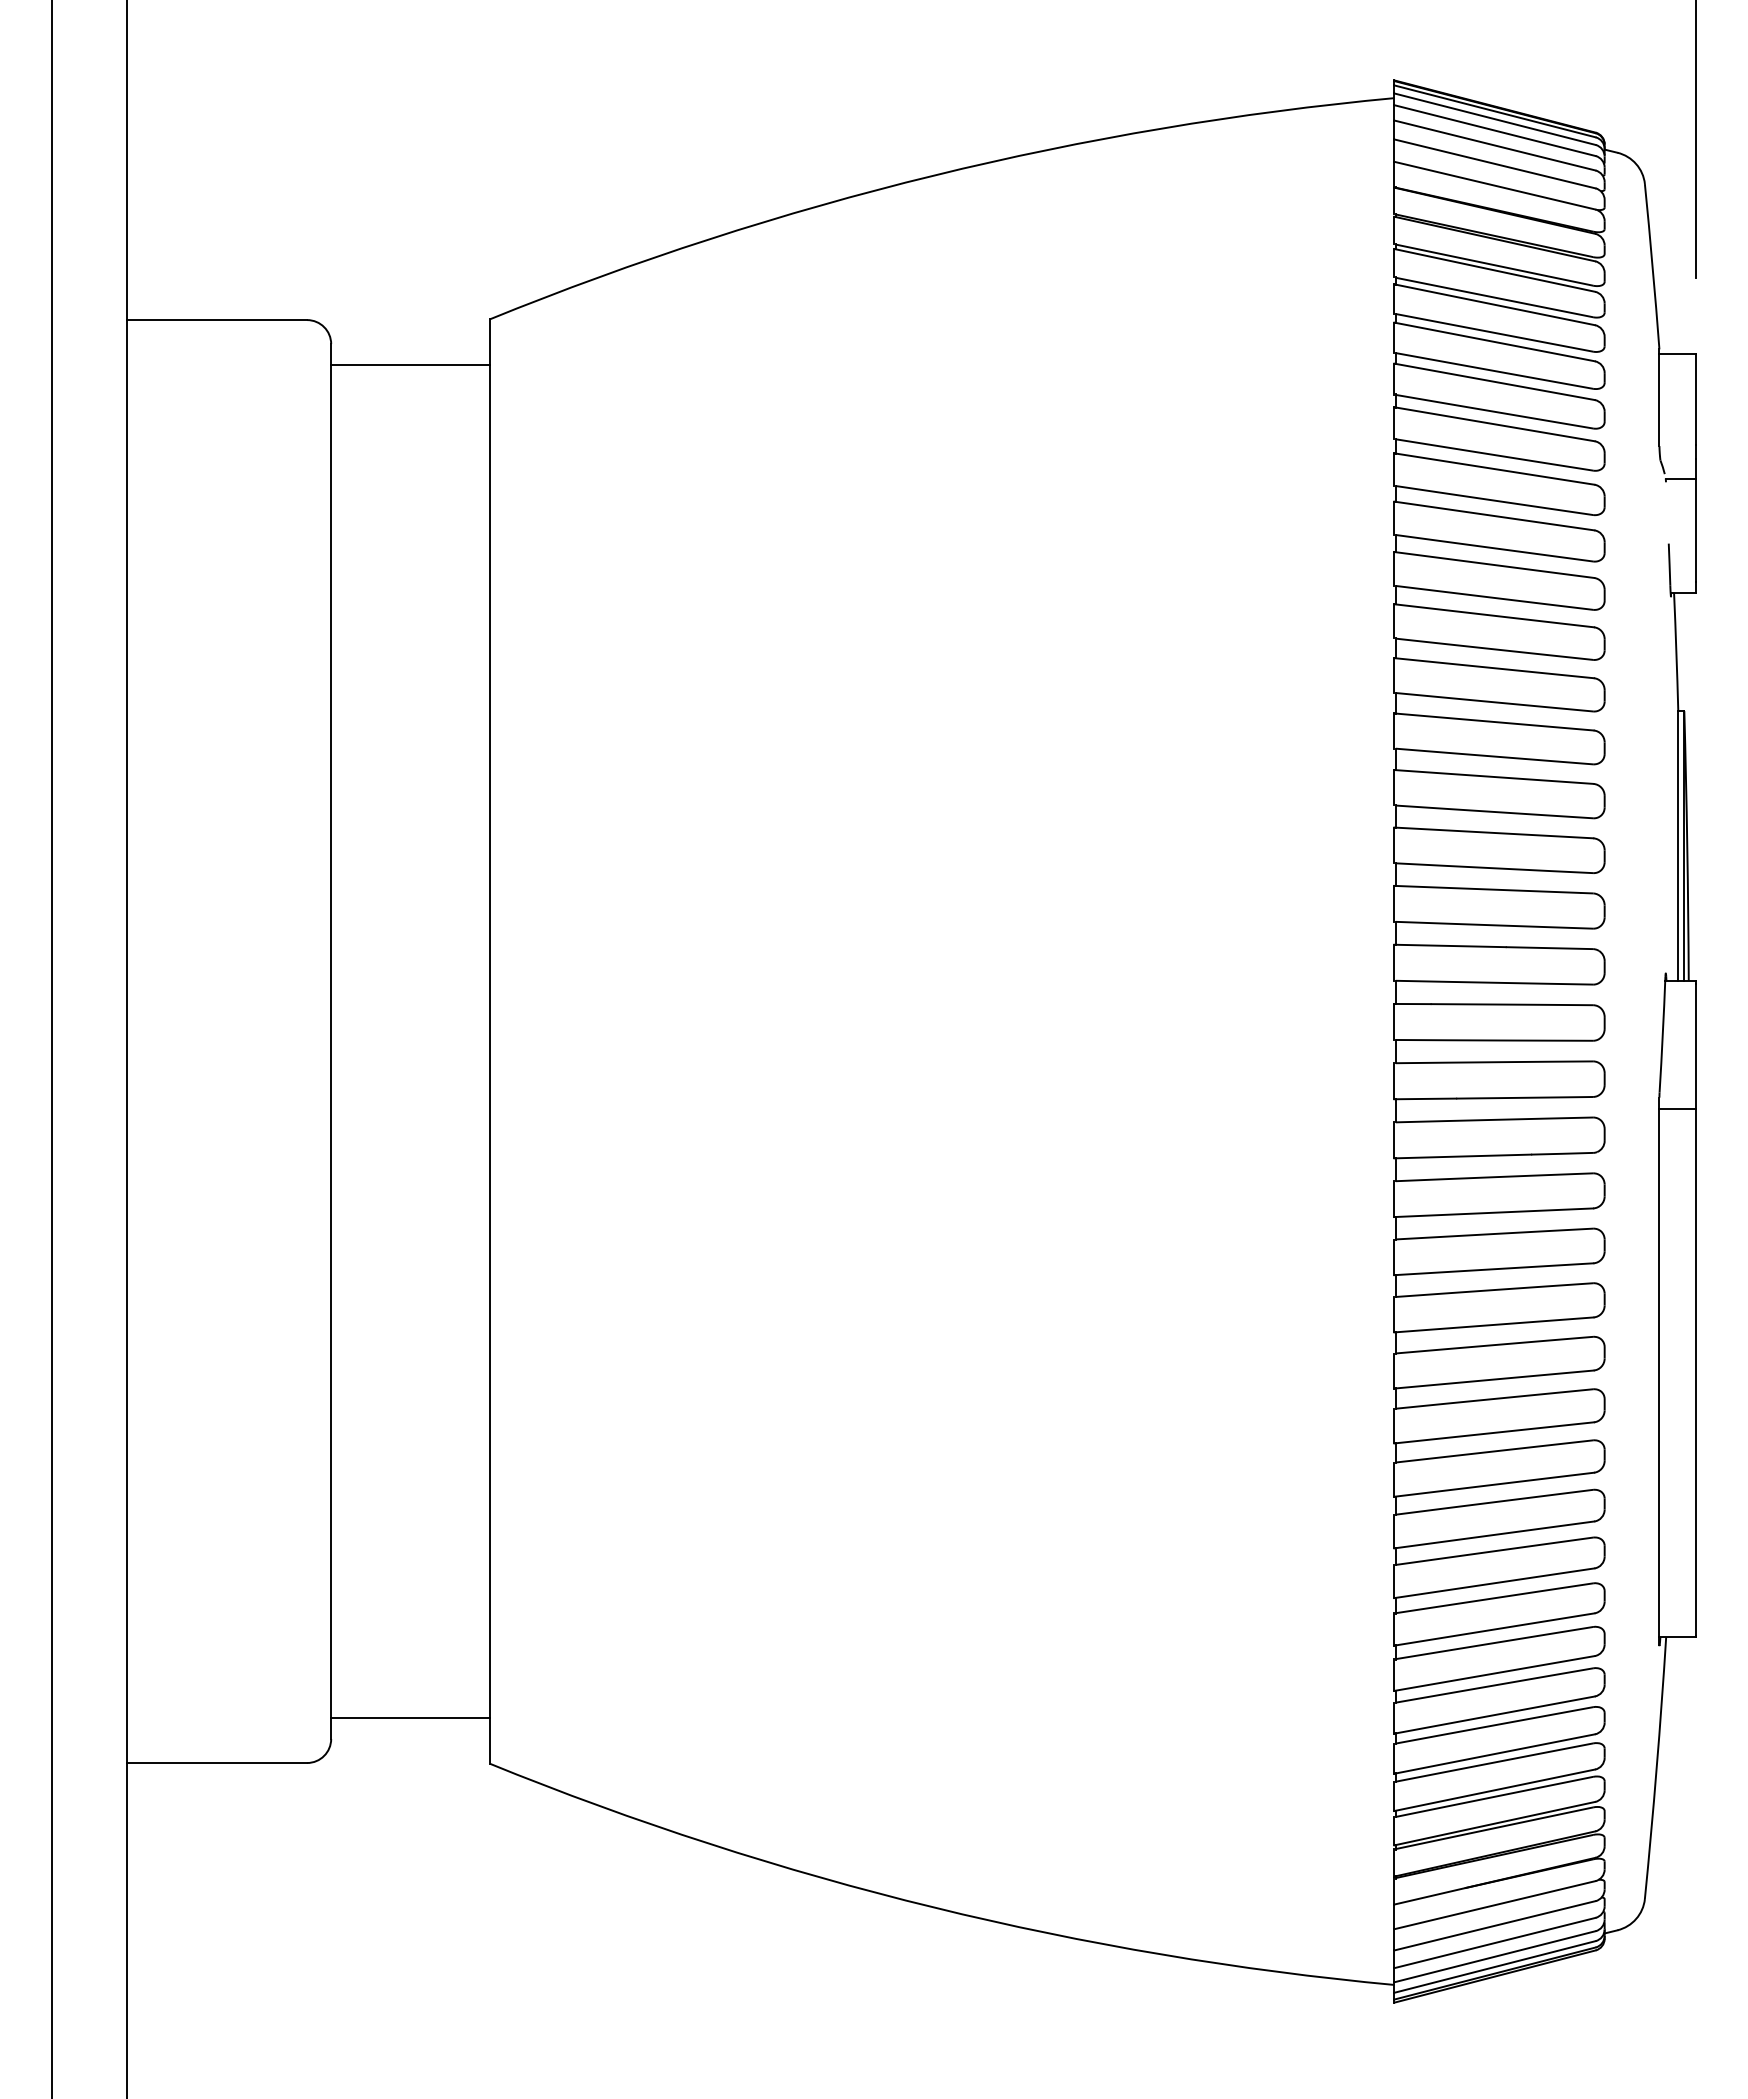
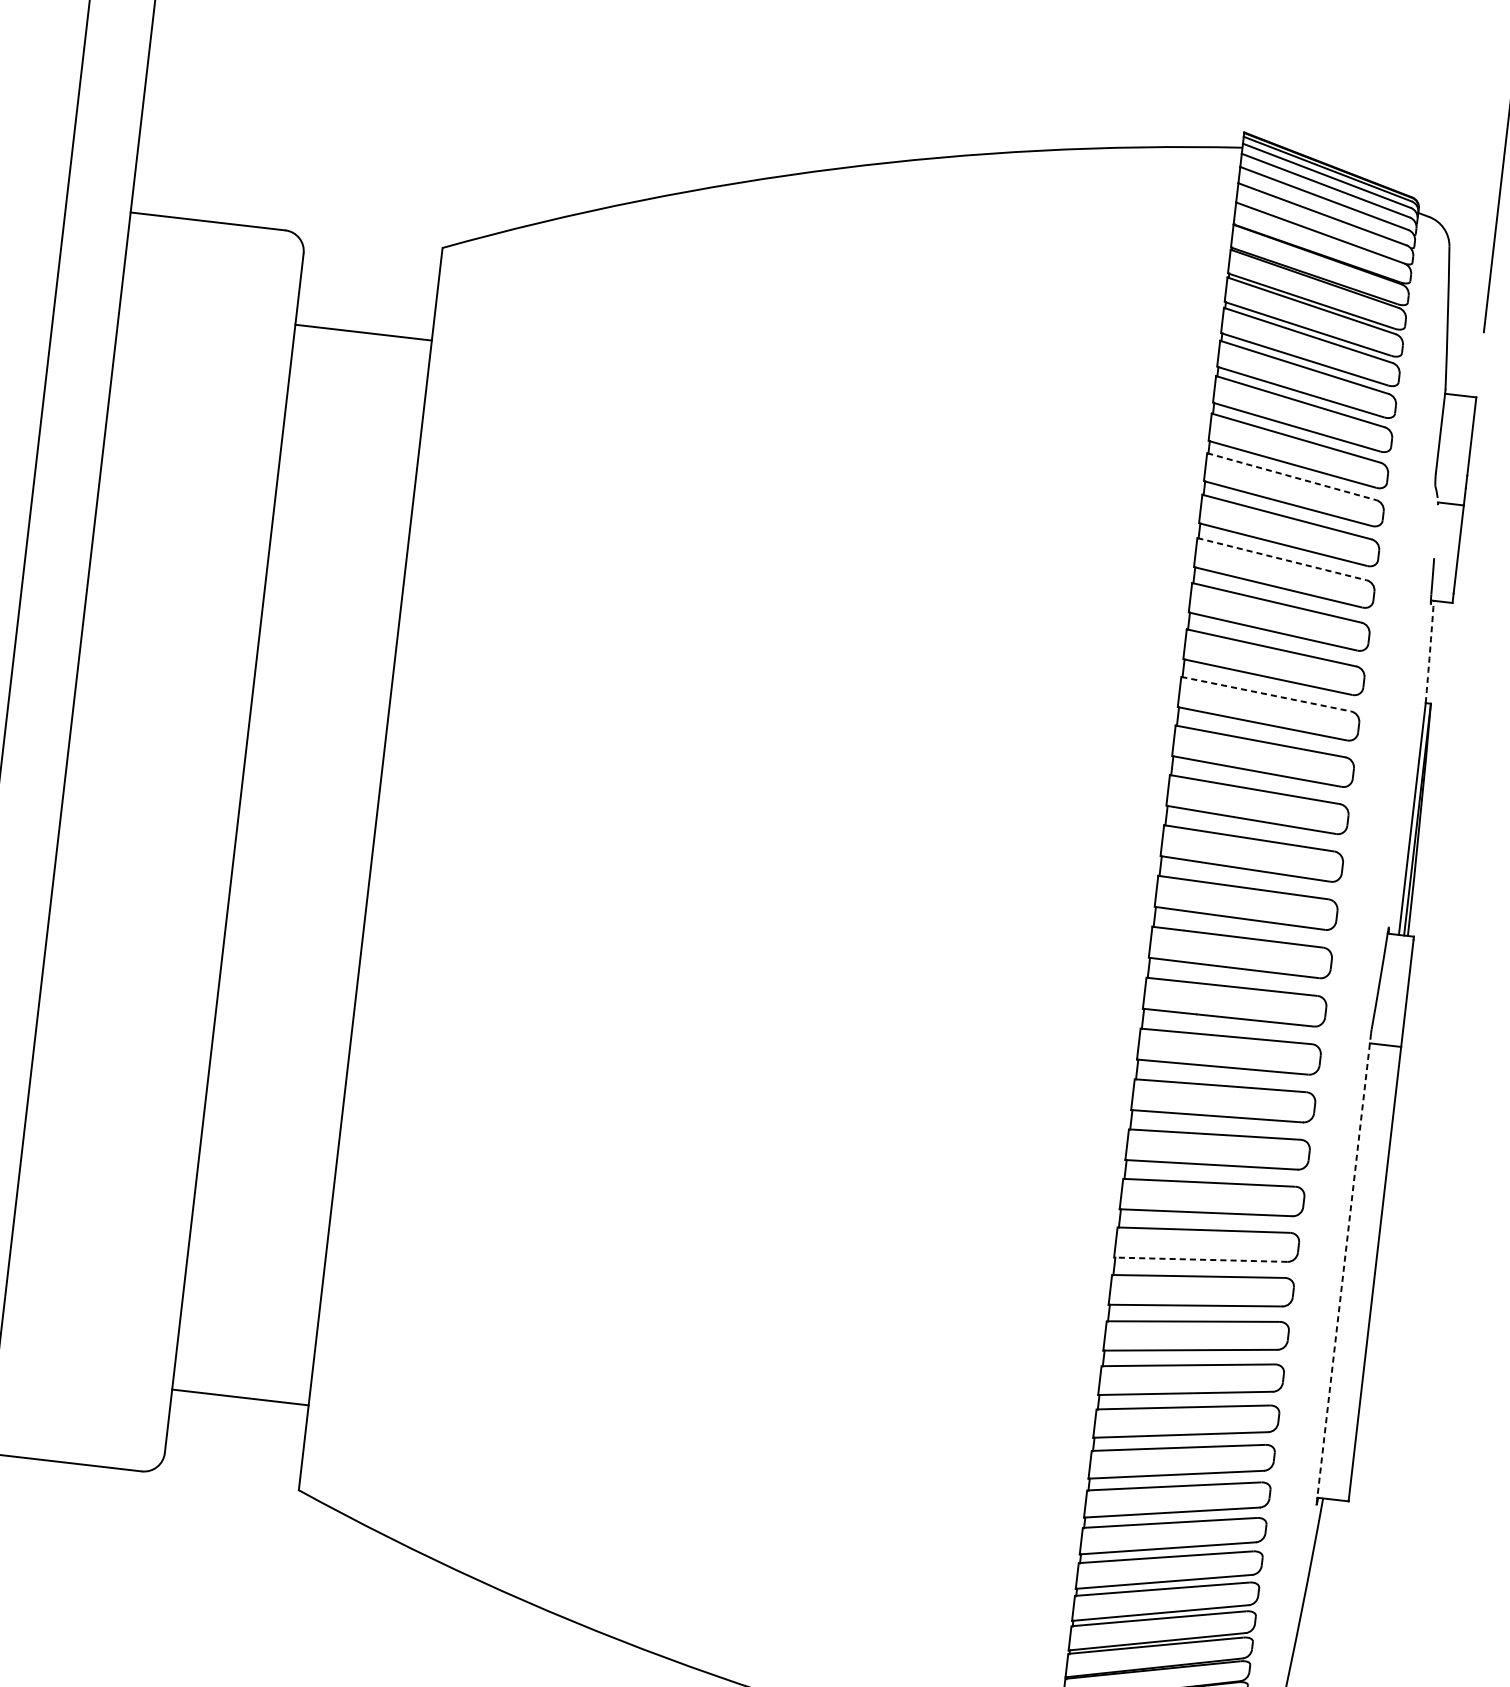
line: (410, 365) -> (363, 333), moved
line: (1494, 469) -> (1291, 477), solid -> dashed
line: (1494, 565) -> (1282, 559), solid -> dashed
arc: (1676, 651) -> (1430, 651), solid -> dashed
line: (1494, 721) -> (1266, 693), solid -> dashed
line: (1659, 1371) -> (1343, 1269), solid -> dashed
line: (1493, 1379) -> (1200, 1259), solid -> dashed
line: (410, 1718) -> (240, 1397), moved

